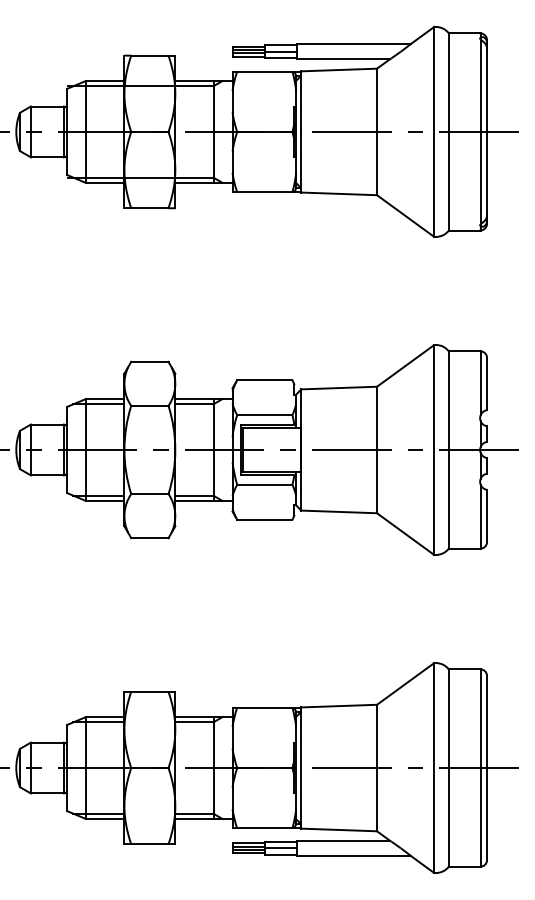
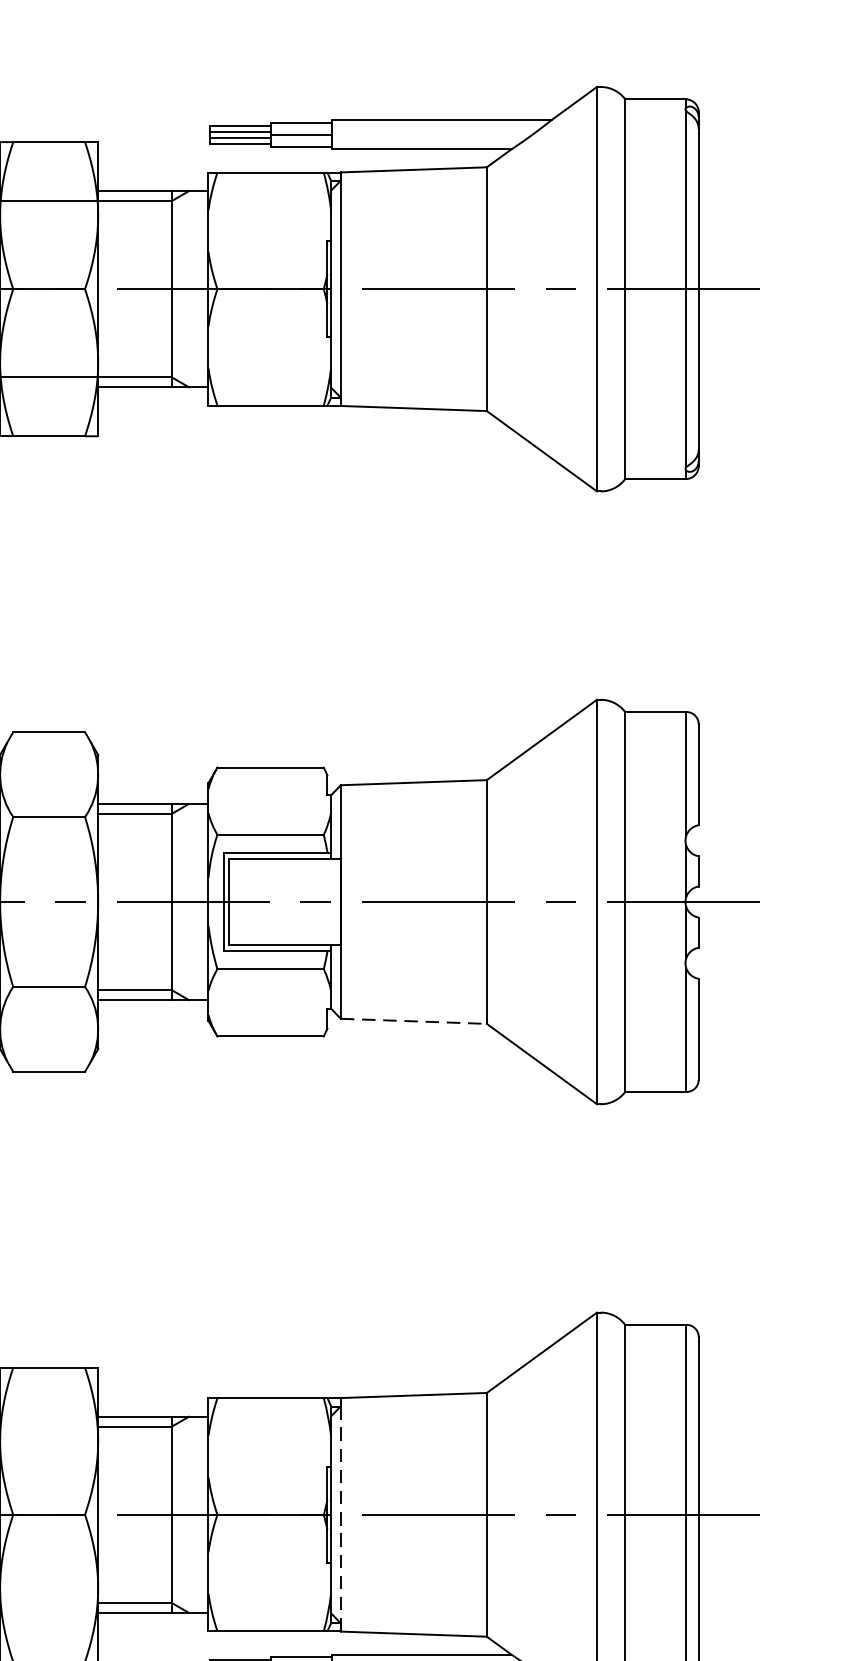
line: (339, 511) -> (414, 1020), solid -> dashed
line: (301, 768) -> (341, 1515), solid -> dashed

